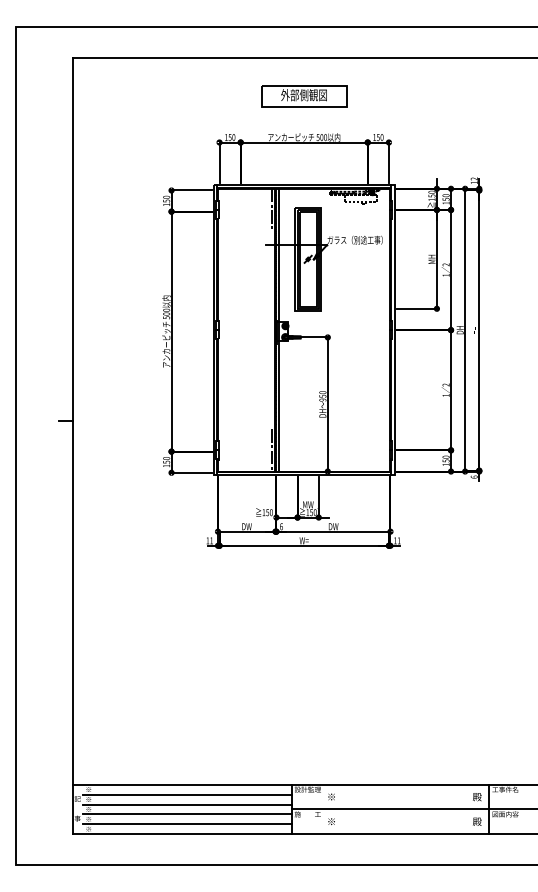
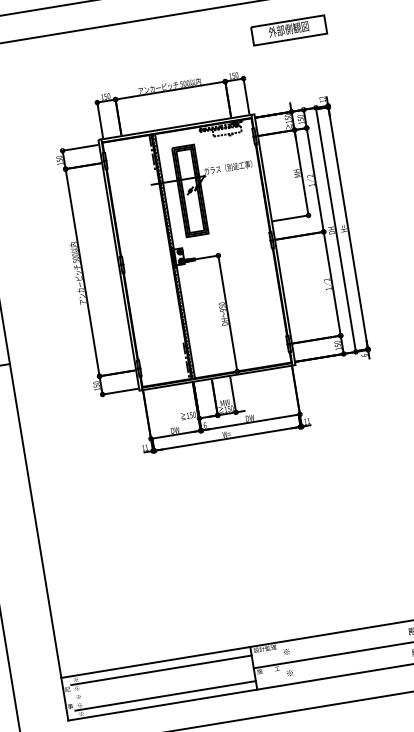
part: (304, 96) -> (289, 30), moved
line: (186, 804) -> (162, 678), removed
line: (186, 814) -> (163, 687), removed

